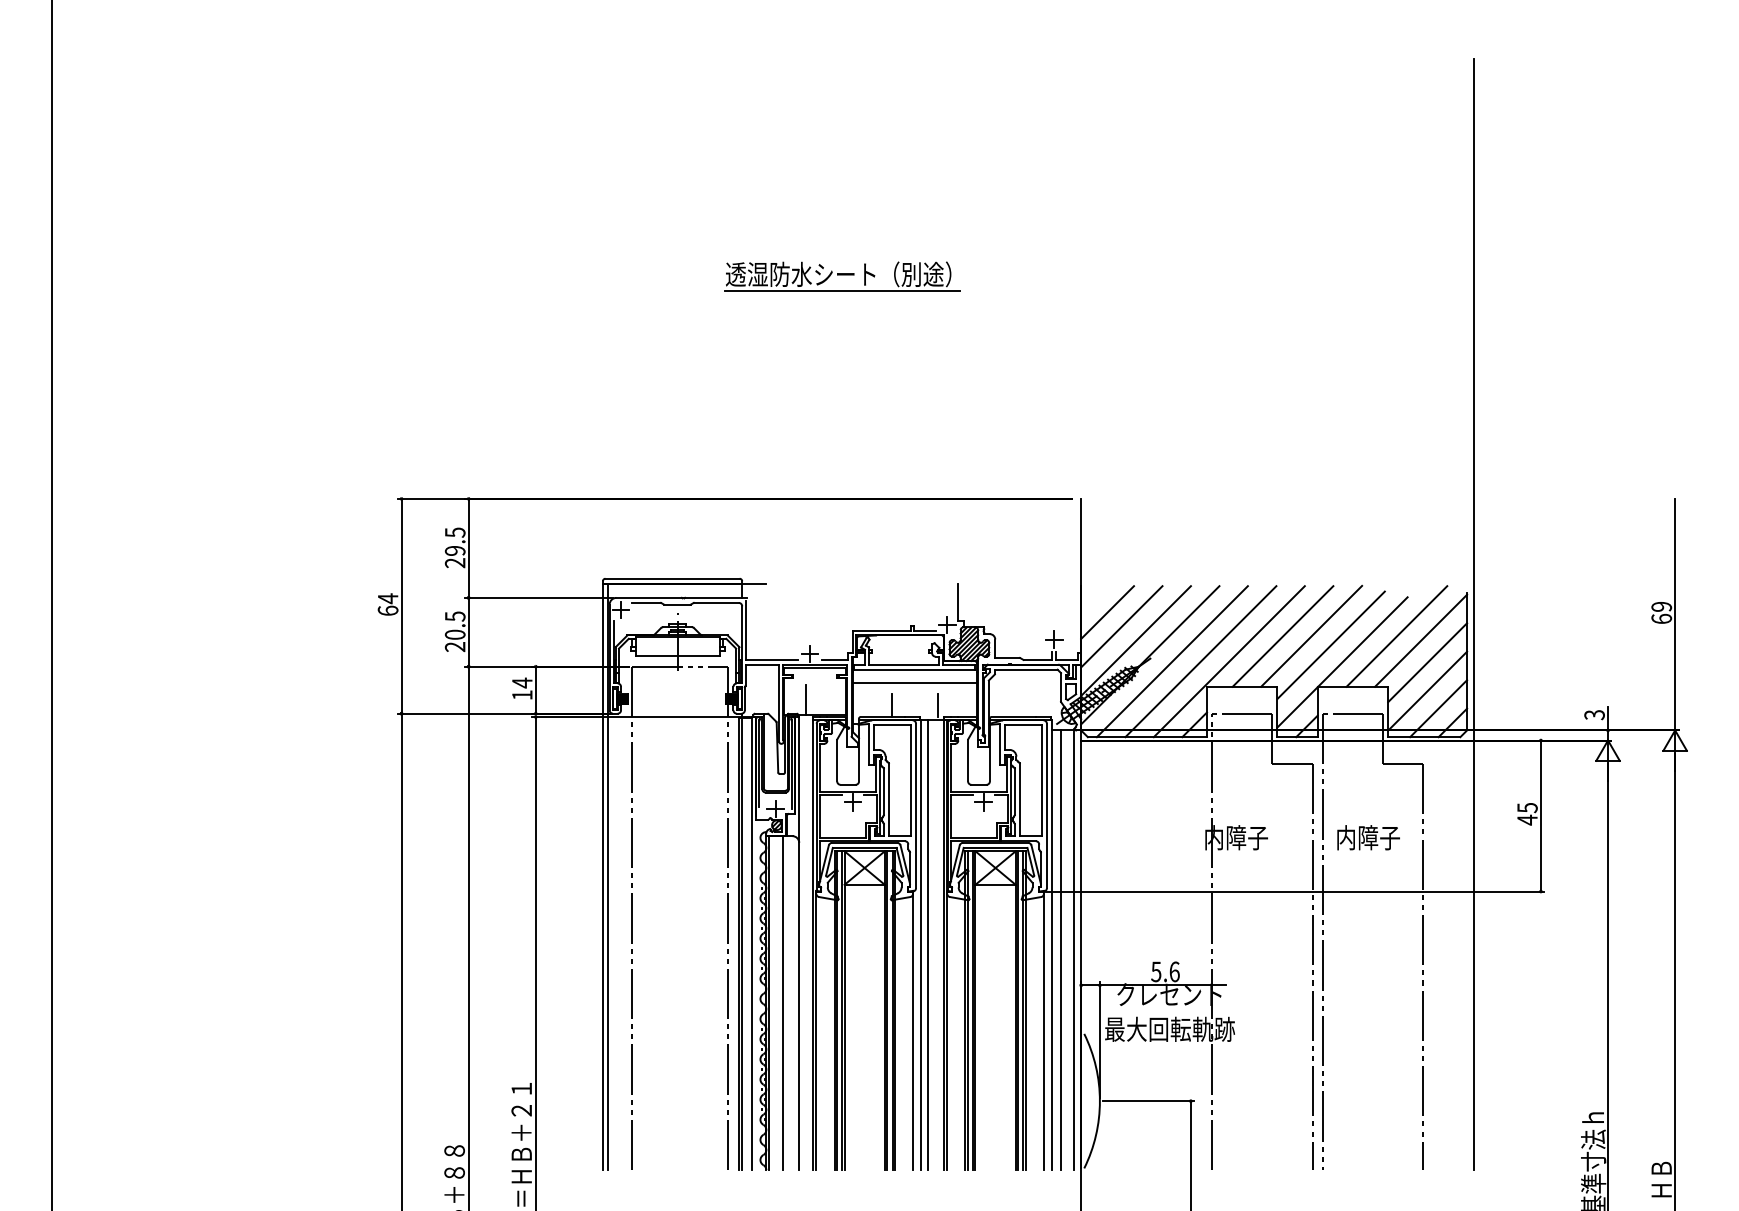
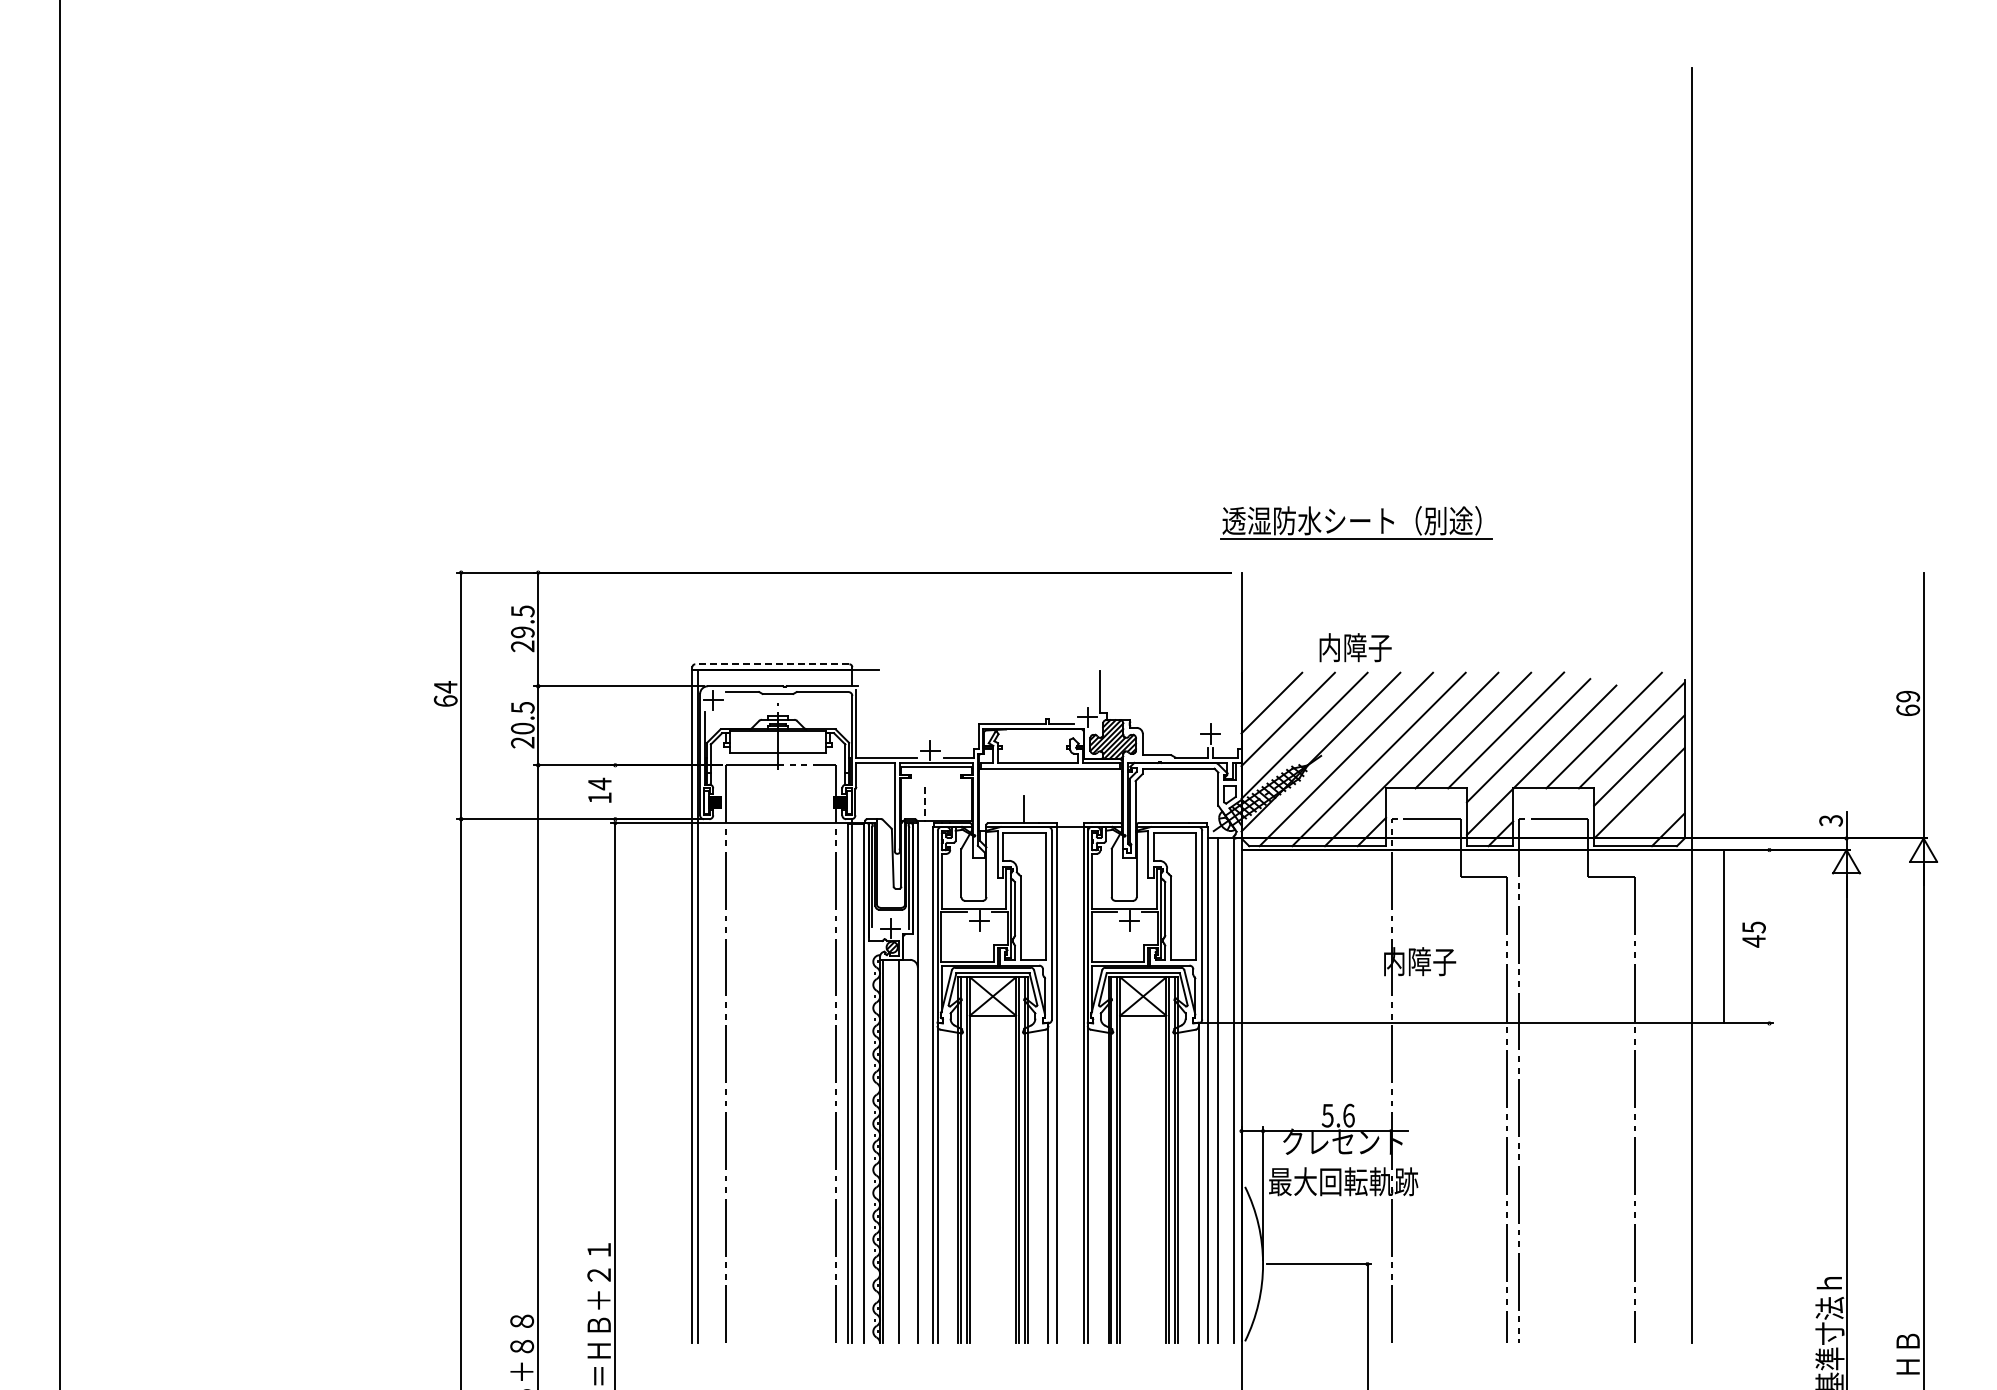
part: (842, 275) -> (1356, 522), moved
line: (671, 578) -> (771, 664), solid -> dashed
line: (914, 683) -> (1050, 784), removed
line: (535, 690) -> (615, 792), removed
line: (805, 700) -> (925, 804), solid -> dashed
line: (938, 705) -> (1077, 809), removed
line: (1438, 708) -> (1651, 813), removed
line: (1540, 815) -> (1724, 936), moved
text: (1368, 837) -> (1355, 647), moved
line: (928, 944) -> (1066, 1084), removed

